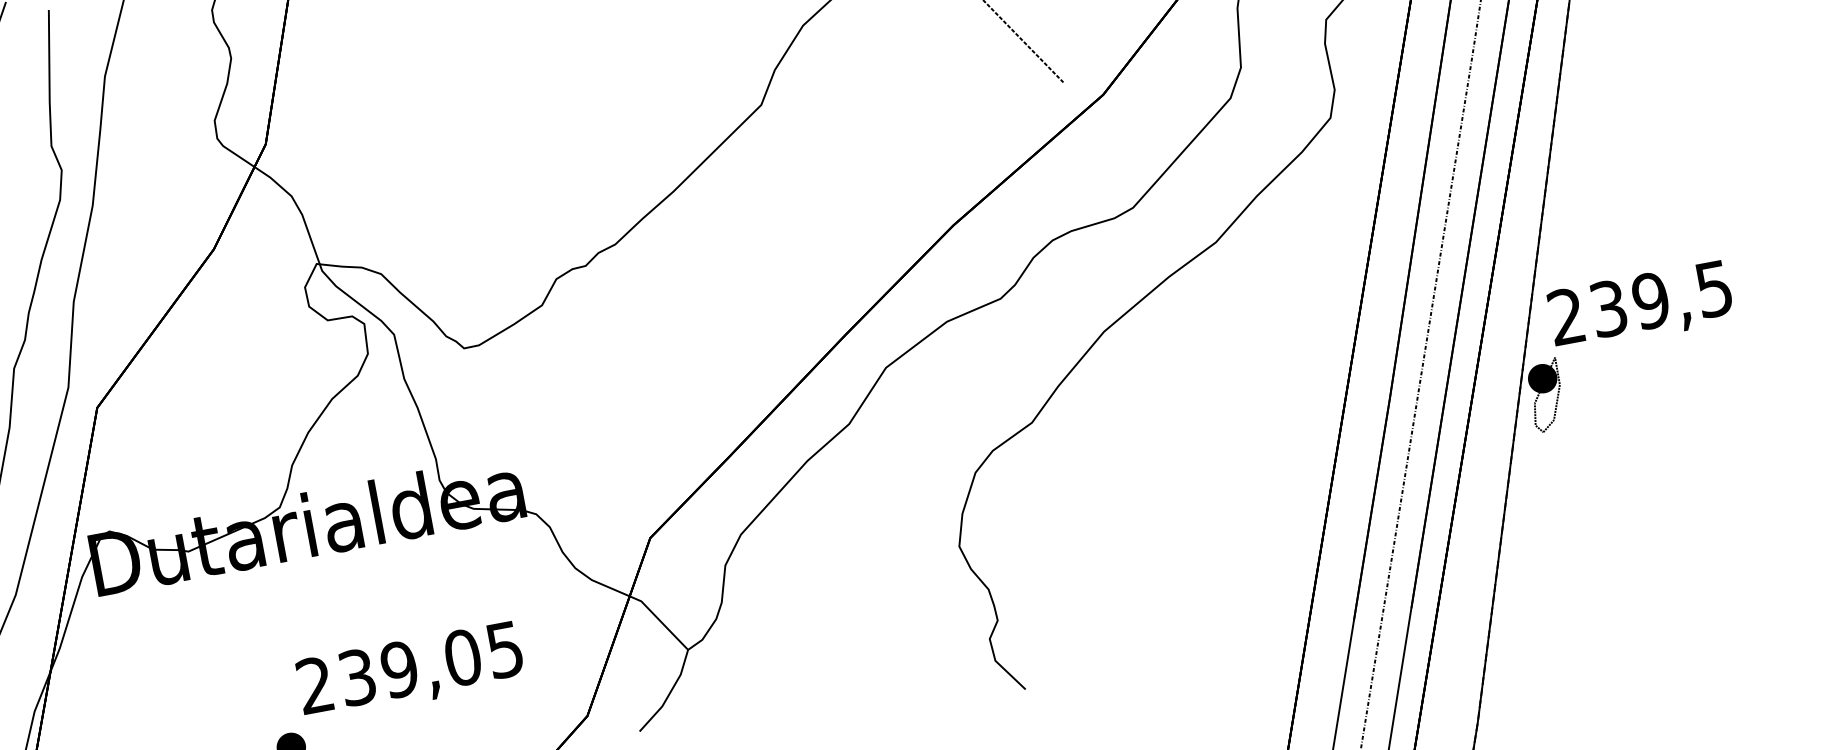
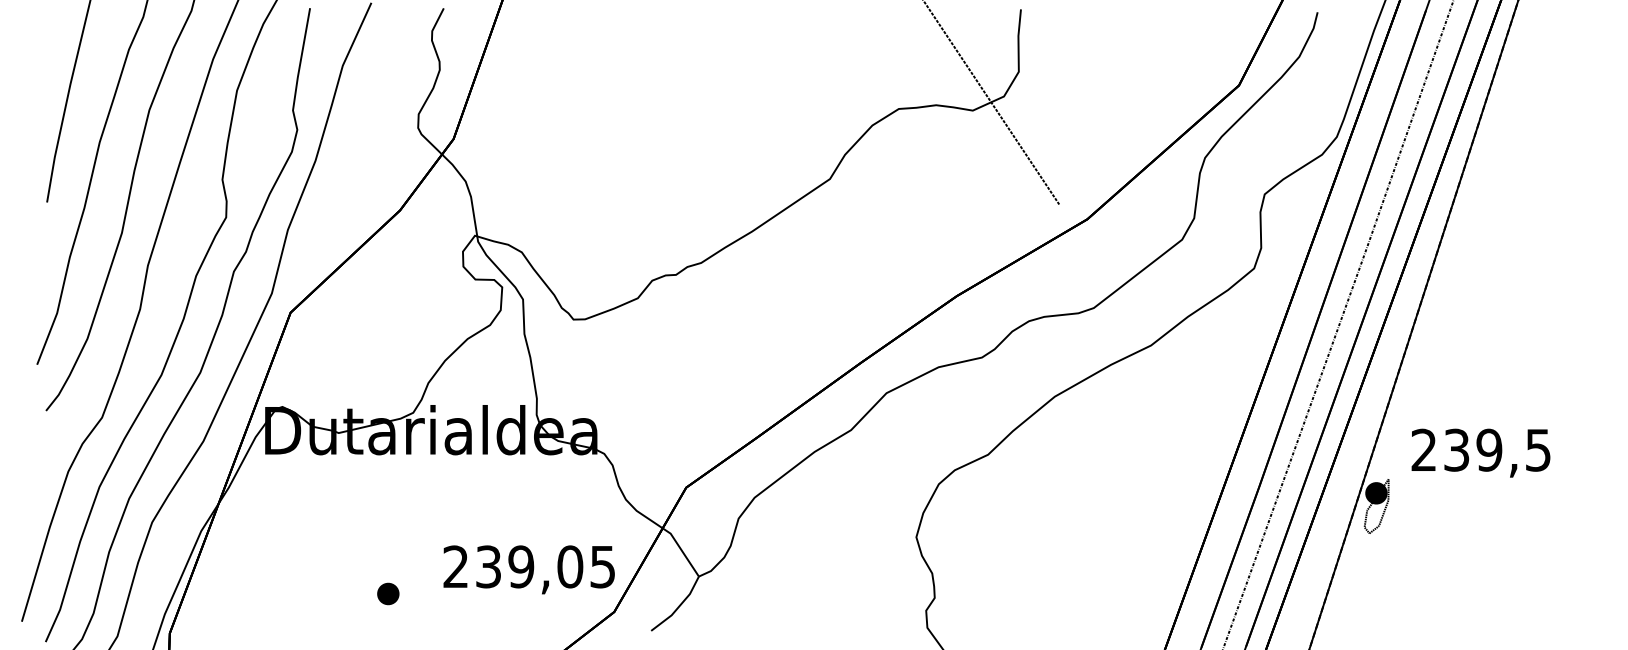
text: (1640, 305) -> (1480, 452), moved
text: (409, 671) -> (528, 569), moved

